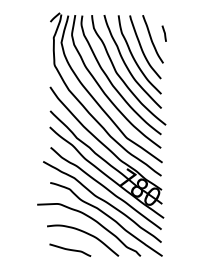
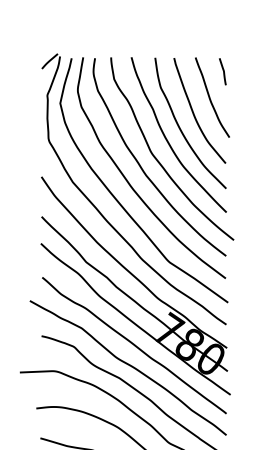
line: (163, 32) -> (221, 69), moved

